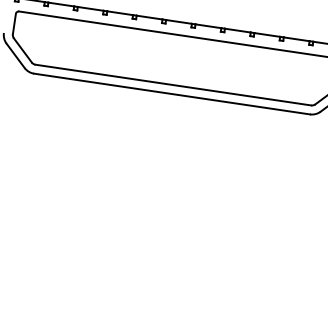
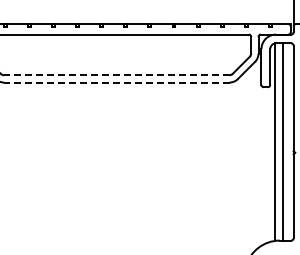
line: (172, 85) -> (116, 75), solid -> dashed
line: (171, 93) -> (116, 82), solid -> dashed

